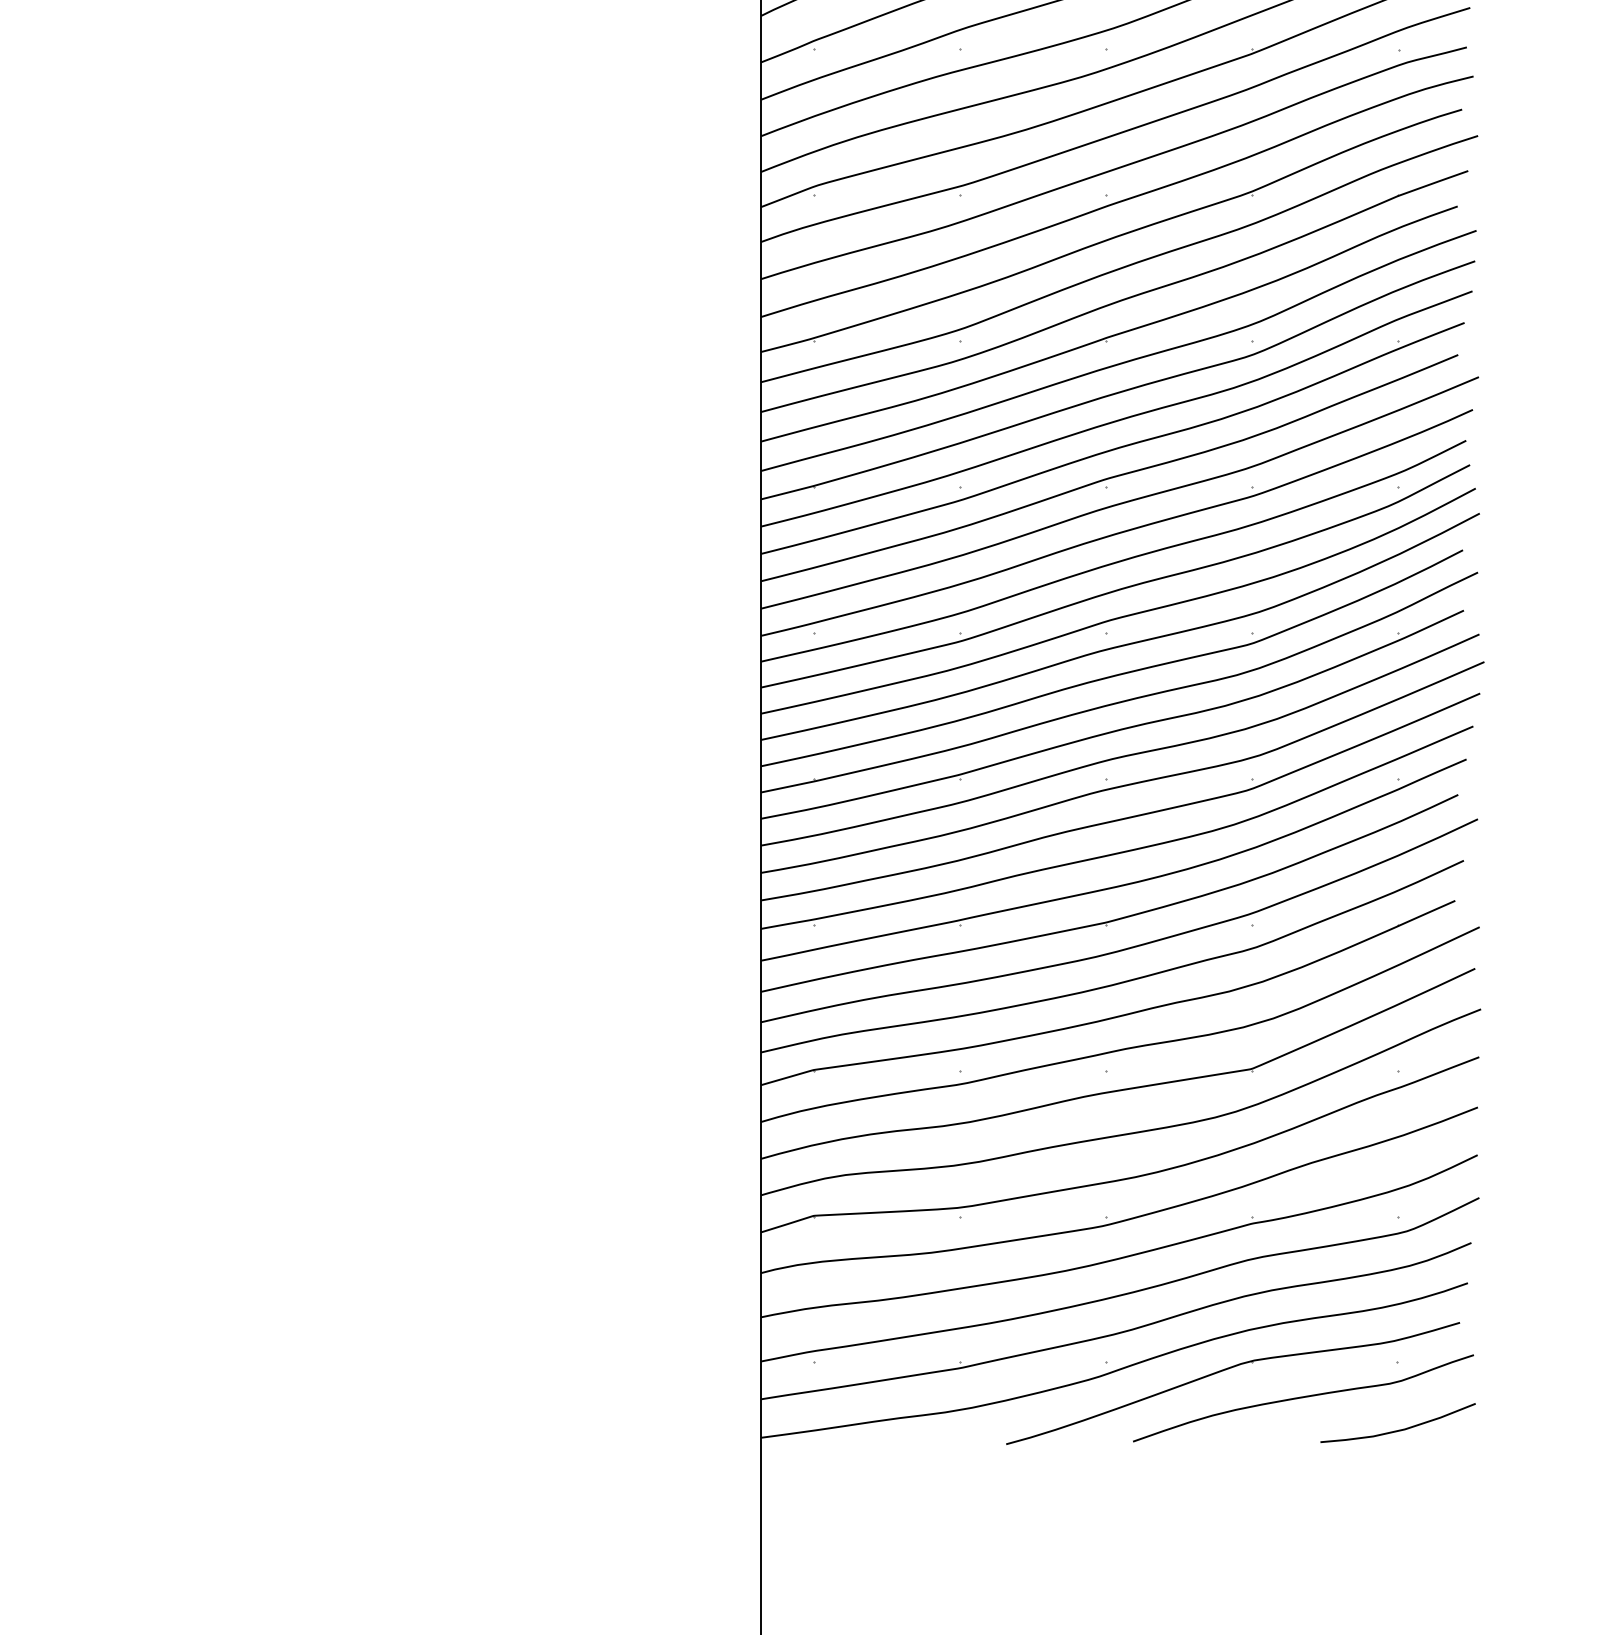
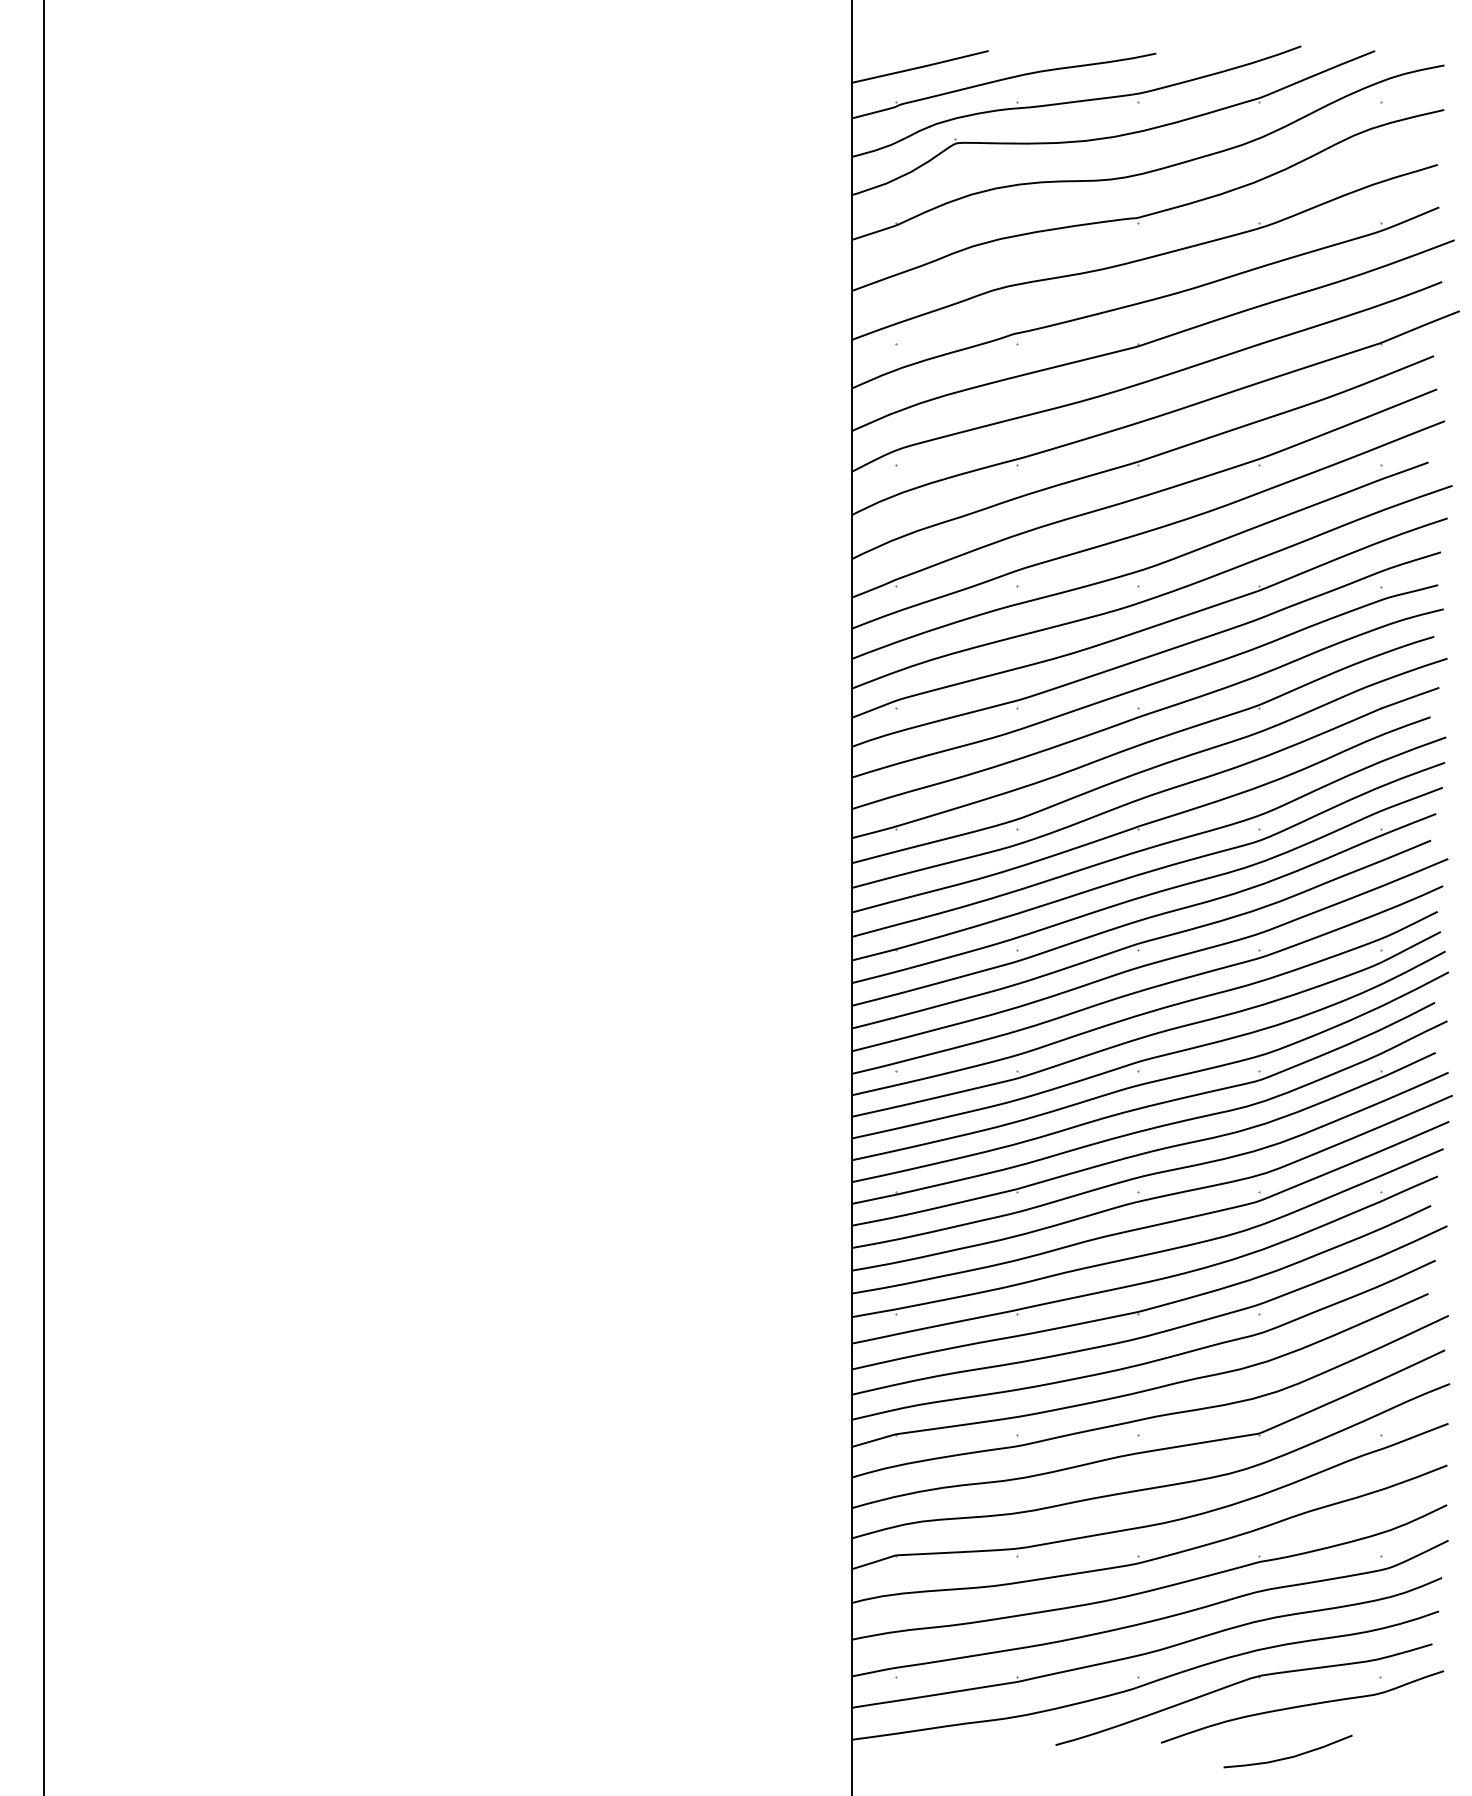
curve: (1399, 1429) -> (1289, 1756), moved

